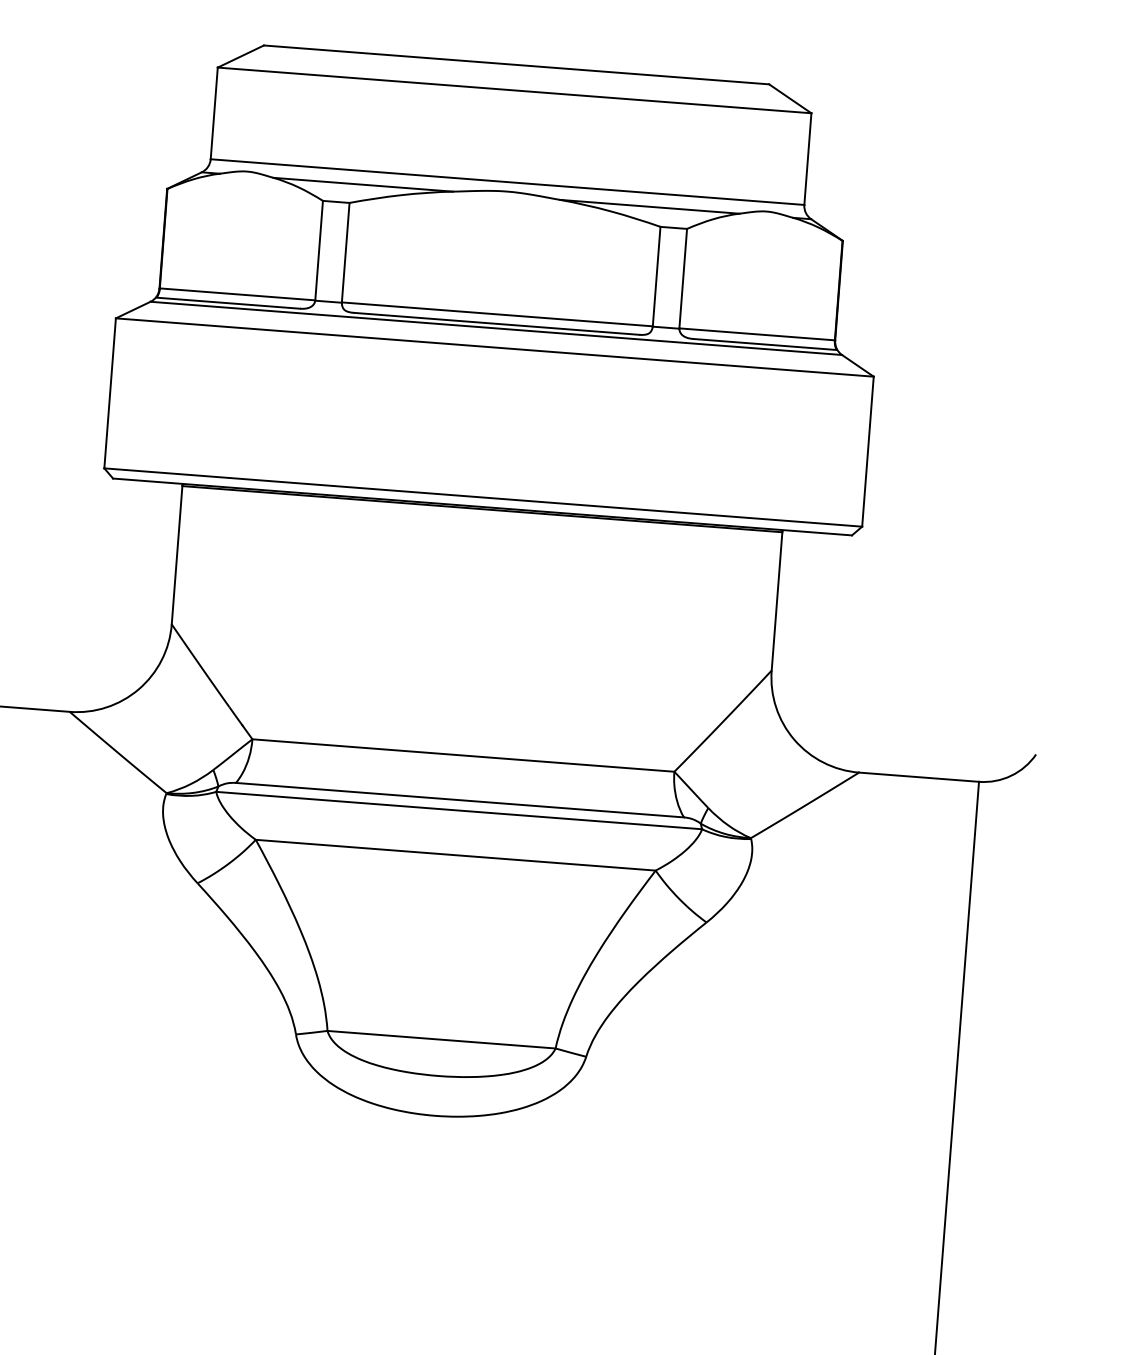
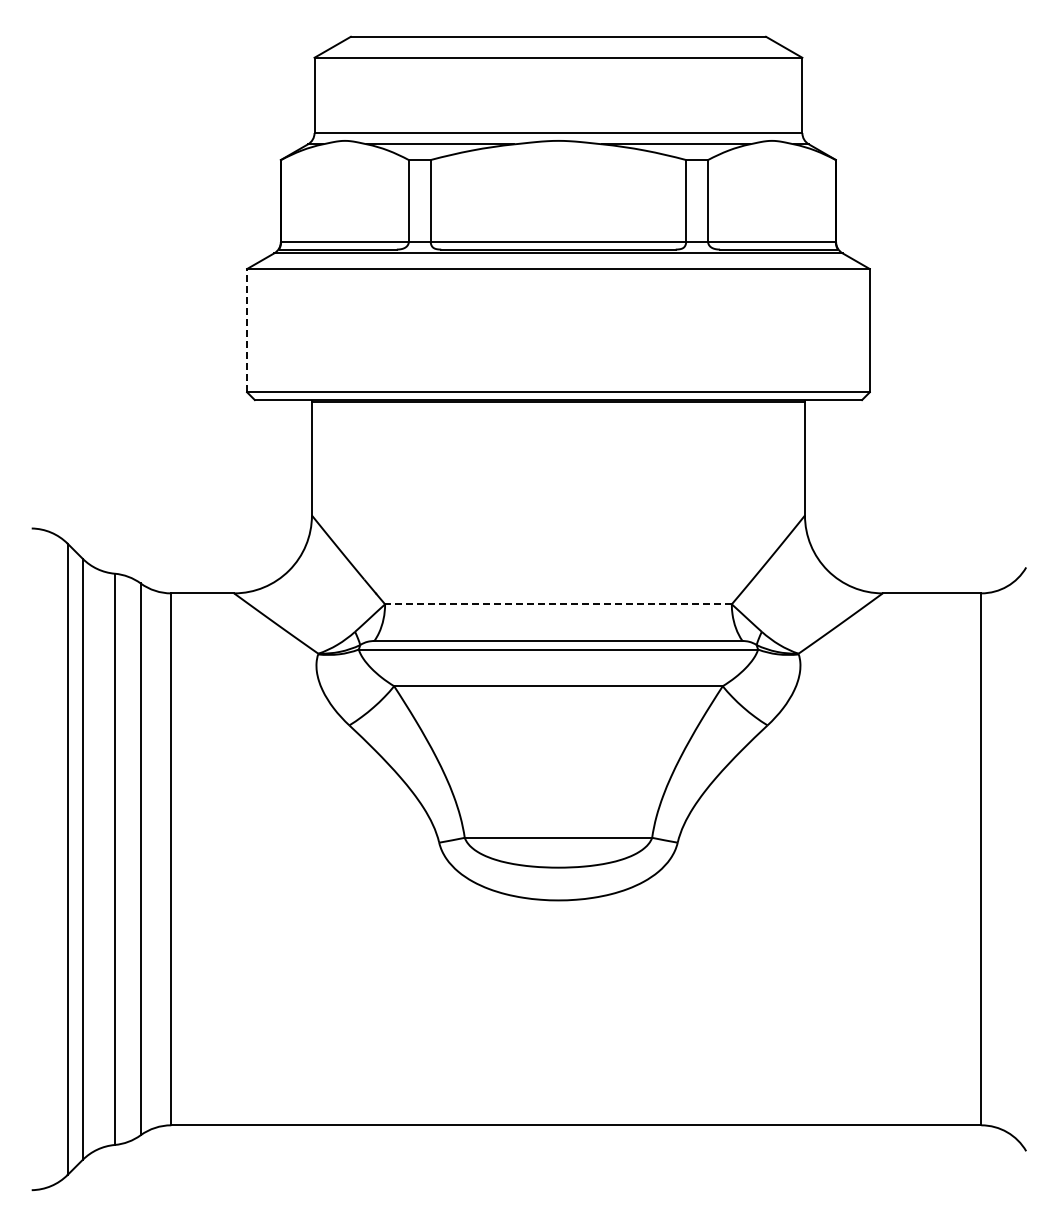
line: (110, 393) -> (247, 330), solid -> dashed
line: (462, 755) -> (557, 604), solid -> dashed

